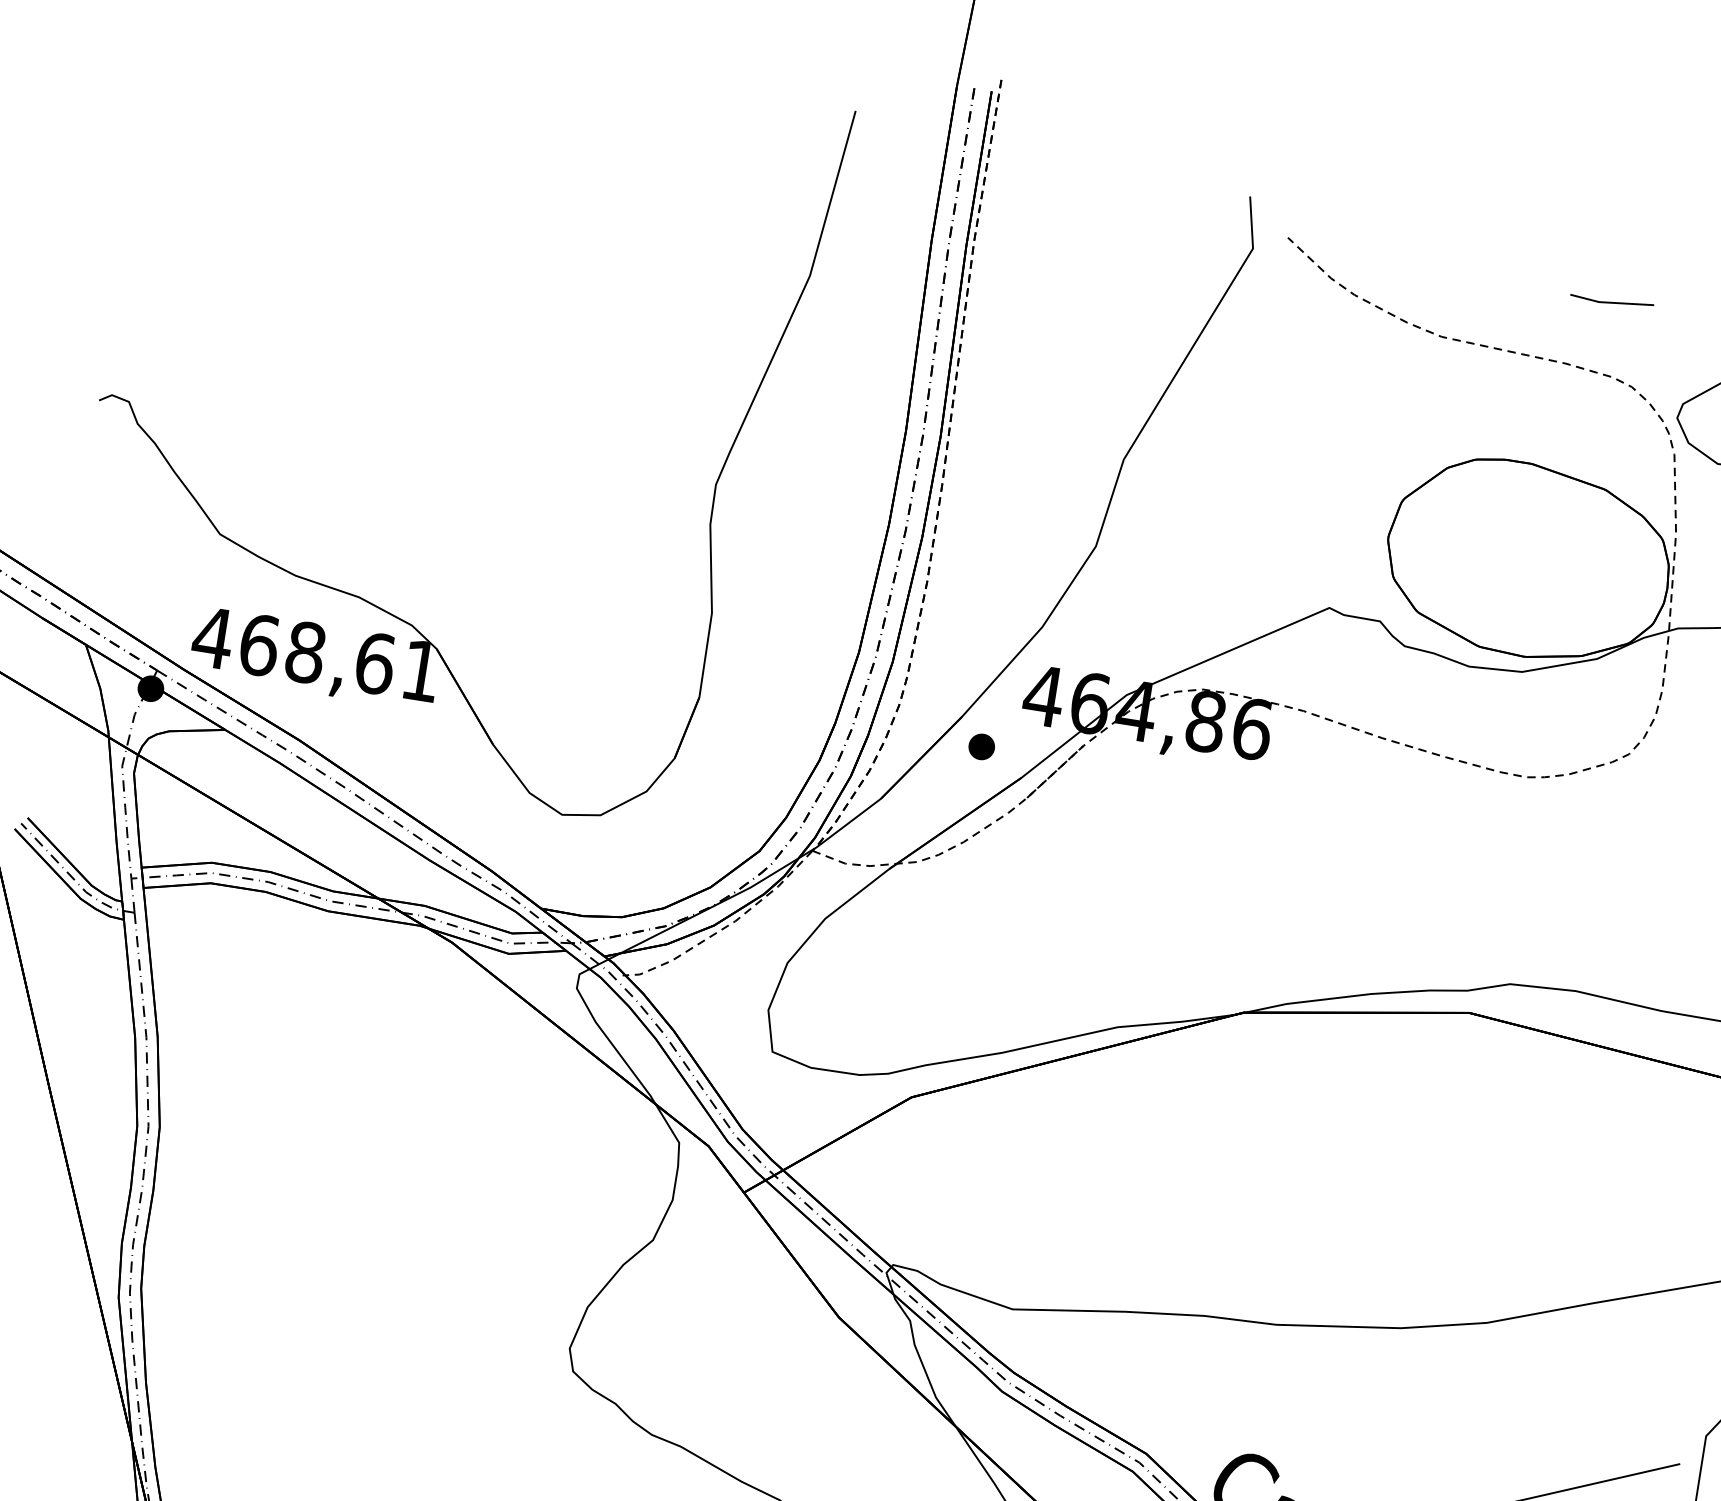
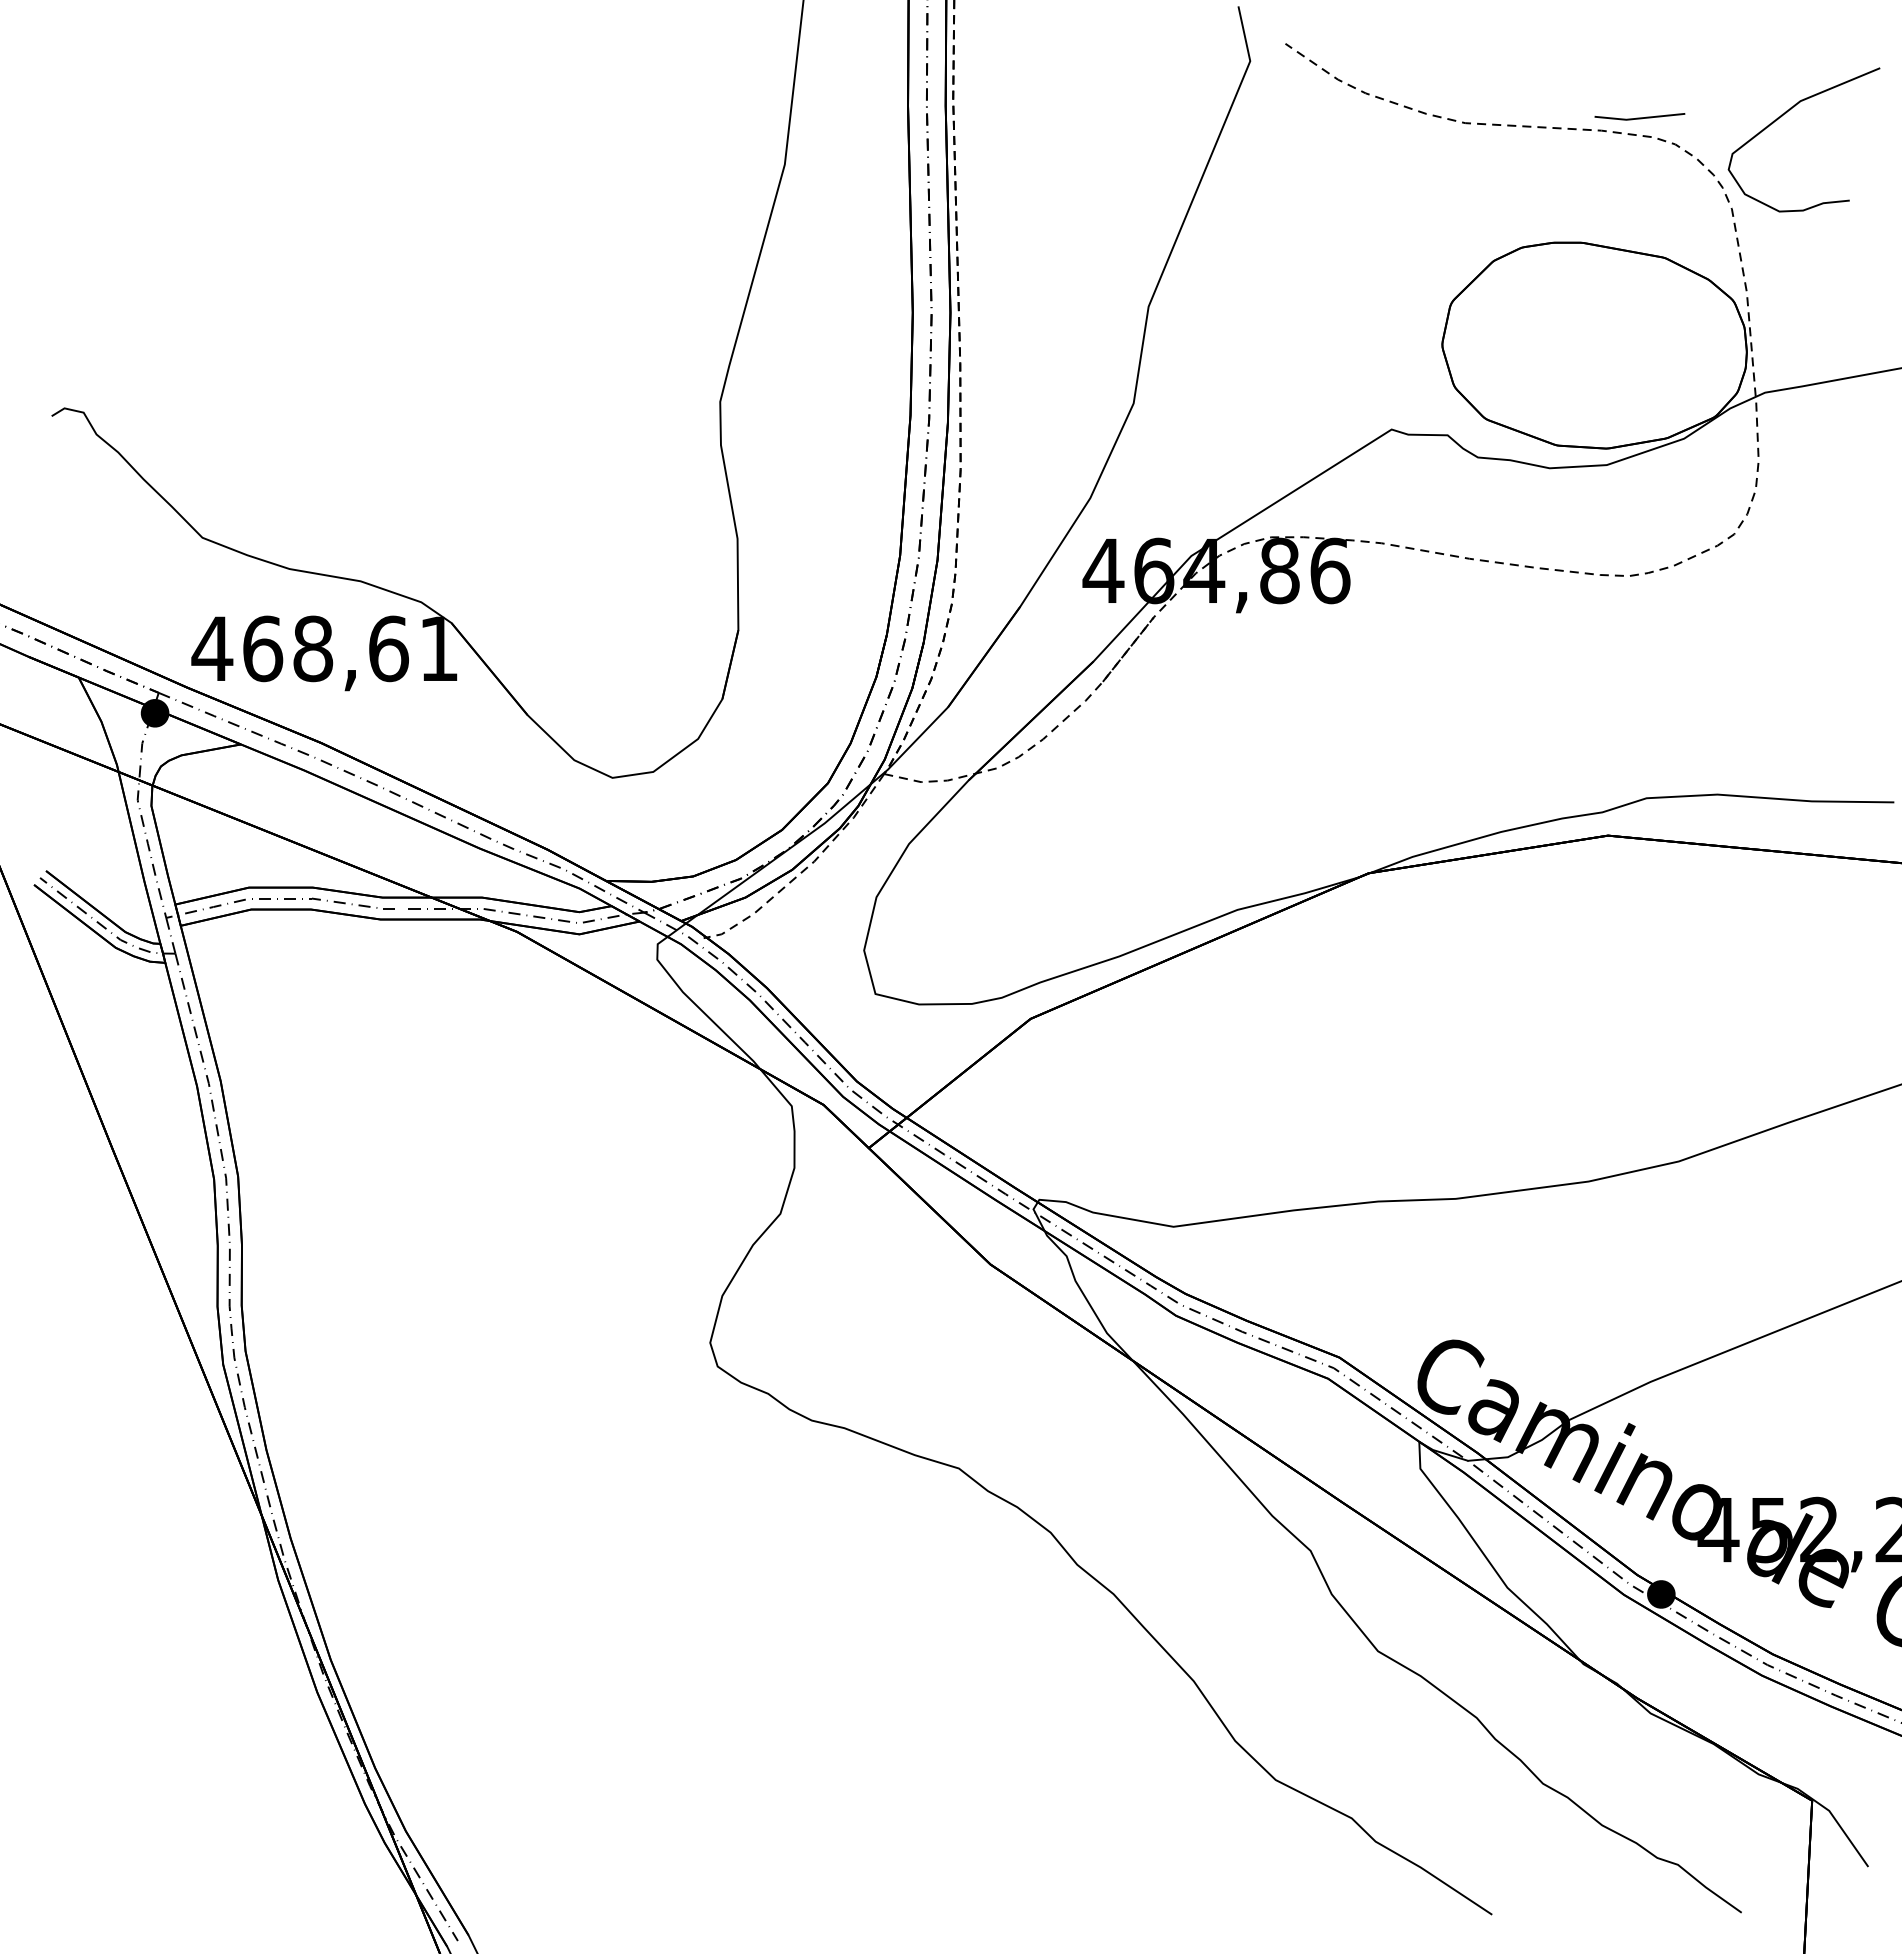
line: (1611, 301) -> (1639, 117), moved
part: (982, 747) -> (1046, 635), removed

